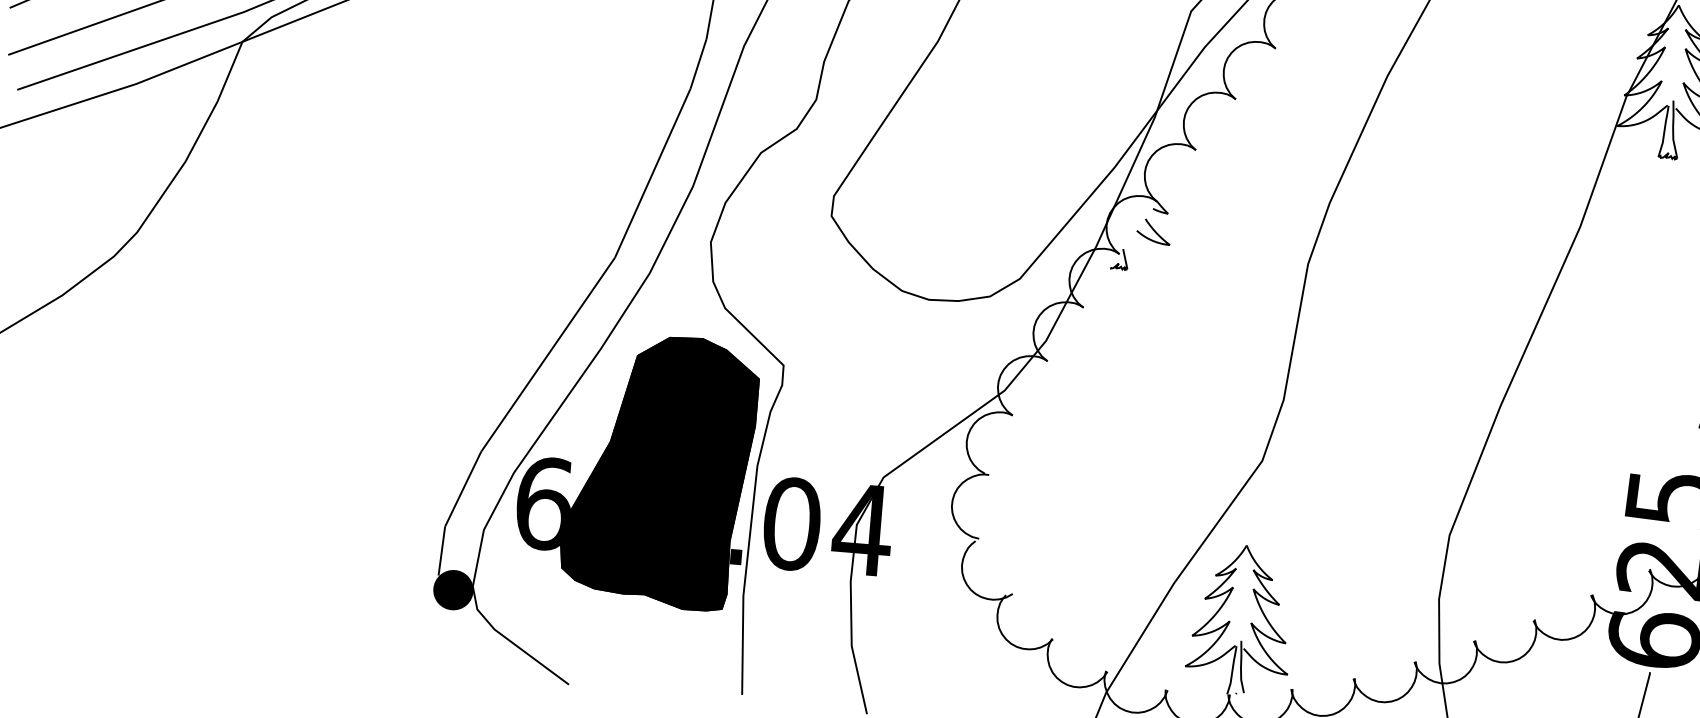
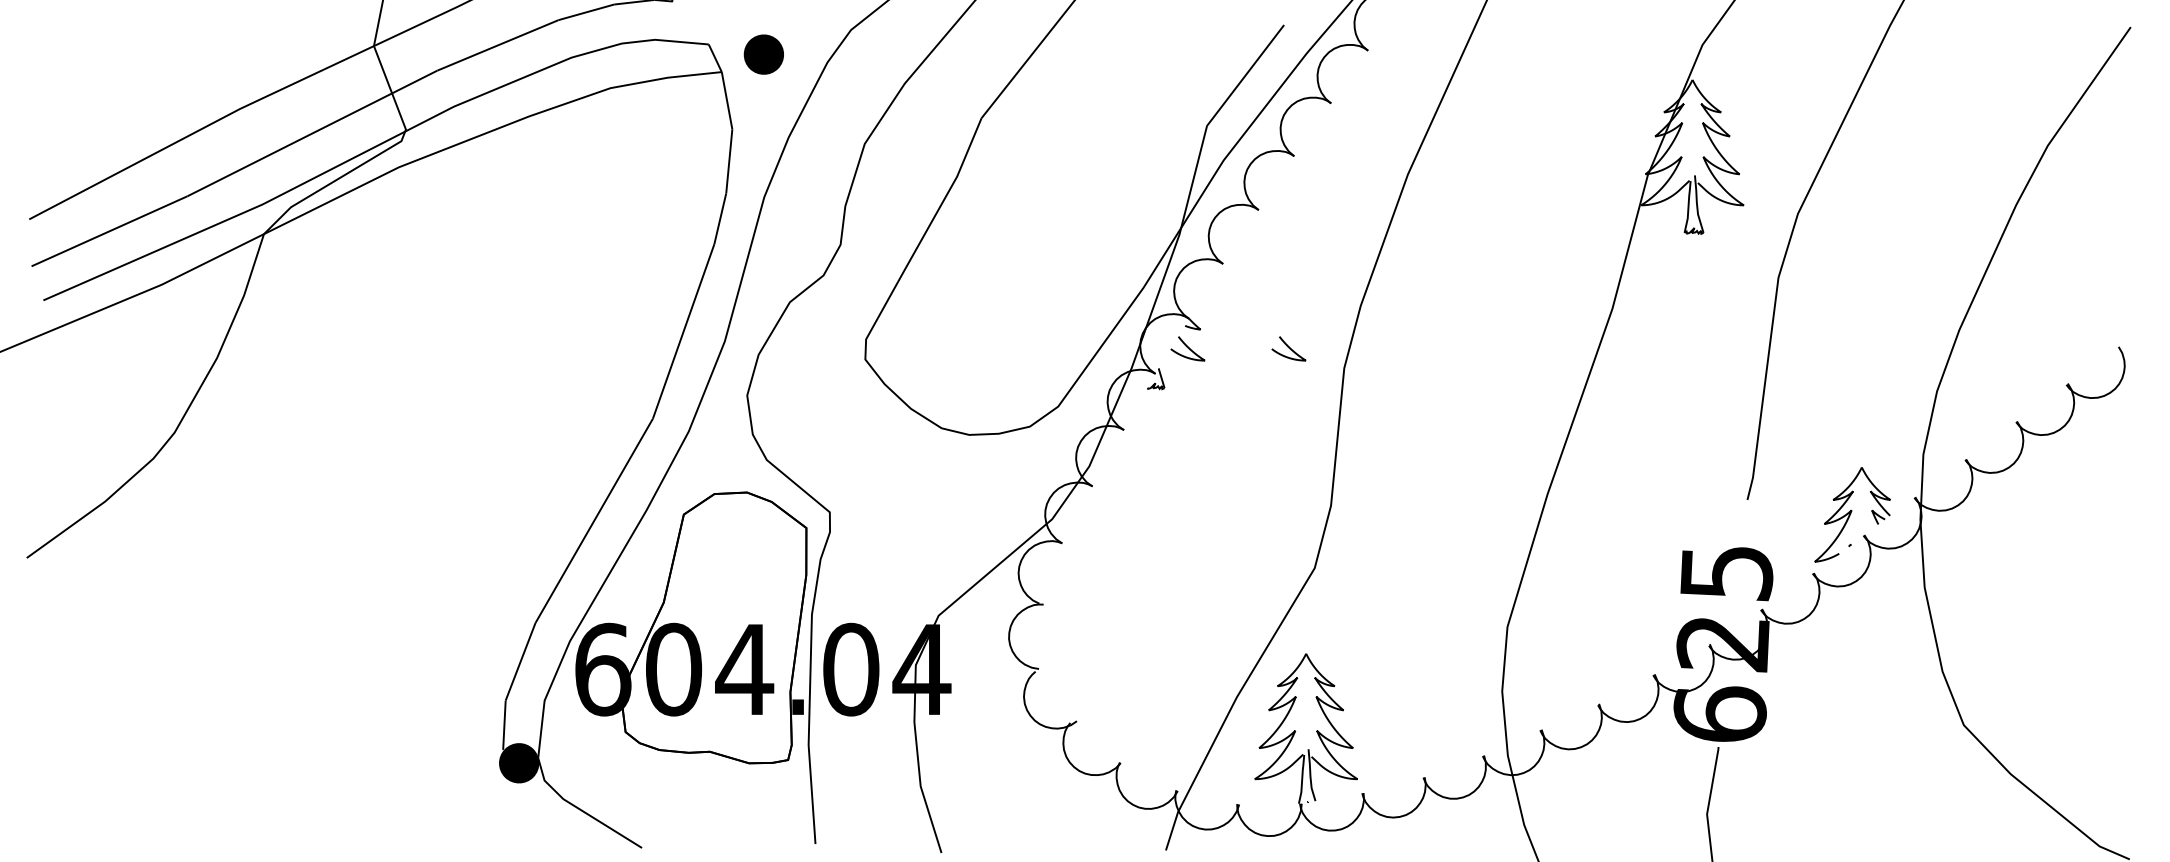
curve: (1254, 239) -> (1288, 348), added
fill: (659, 470) -> (714, 627), removed

